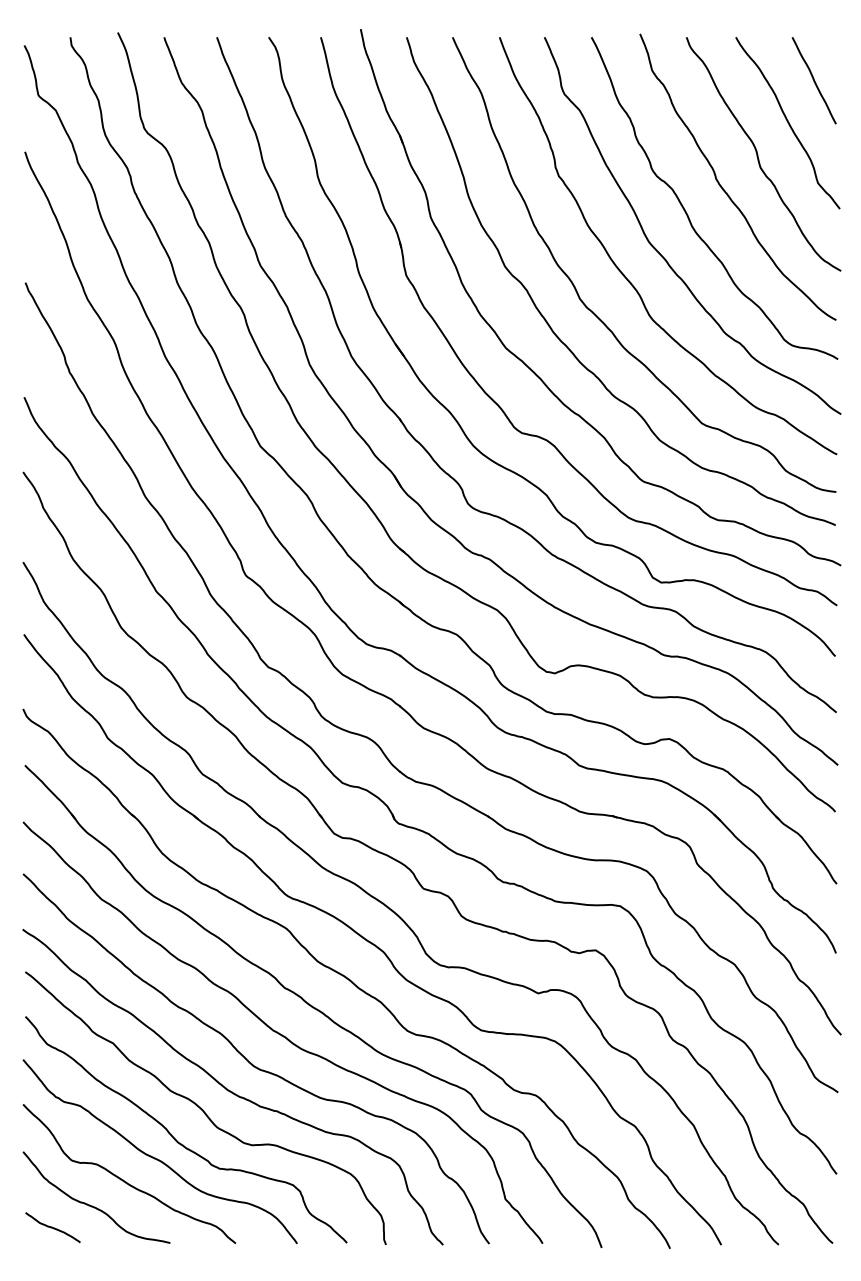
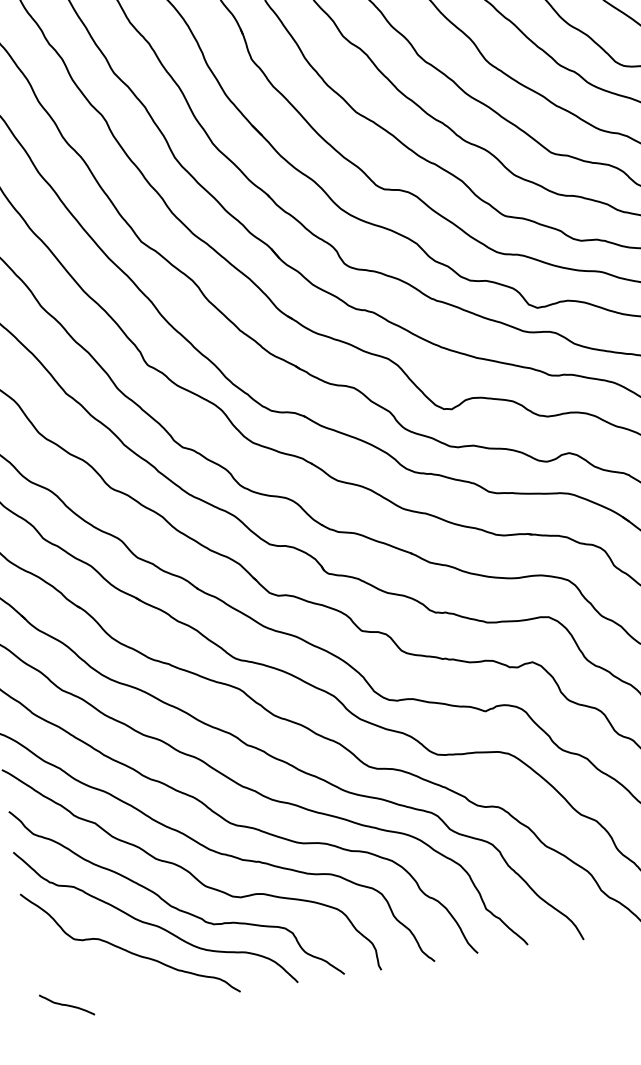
curve: (92, 1205) -> (100, 978), removed

